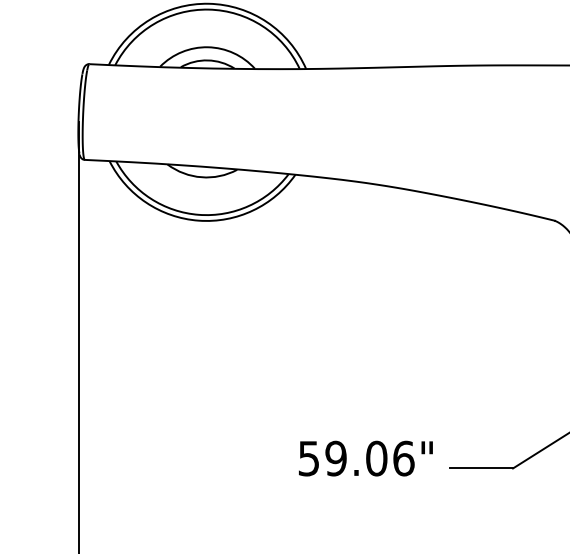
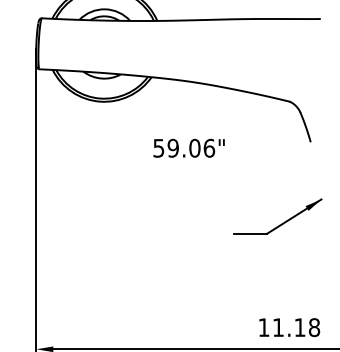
text: (364, 457) -> (188, 147), moved

